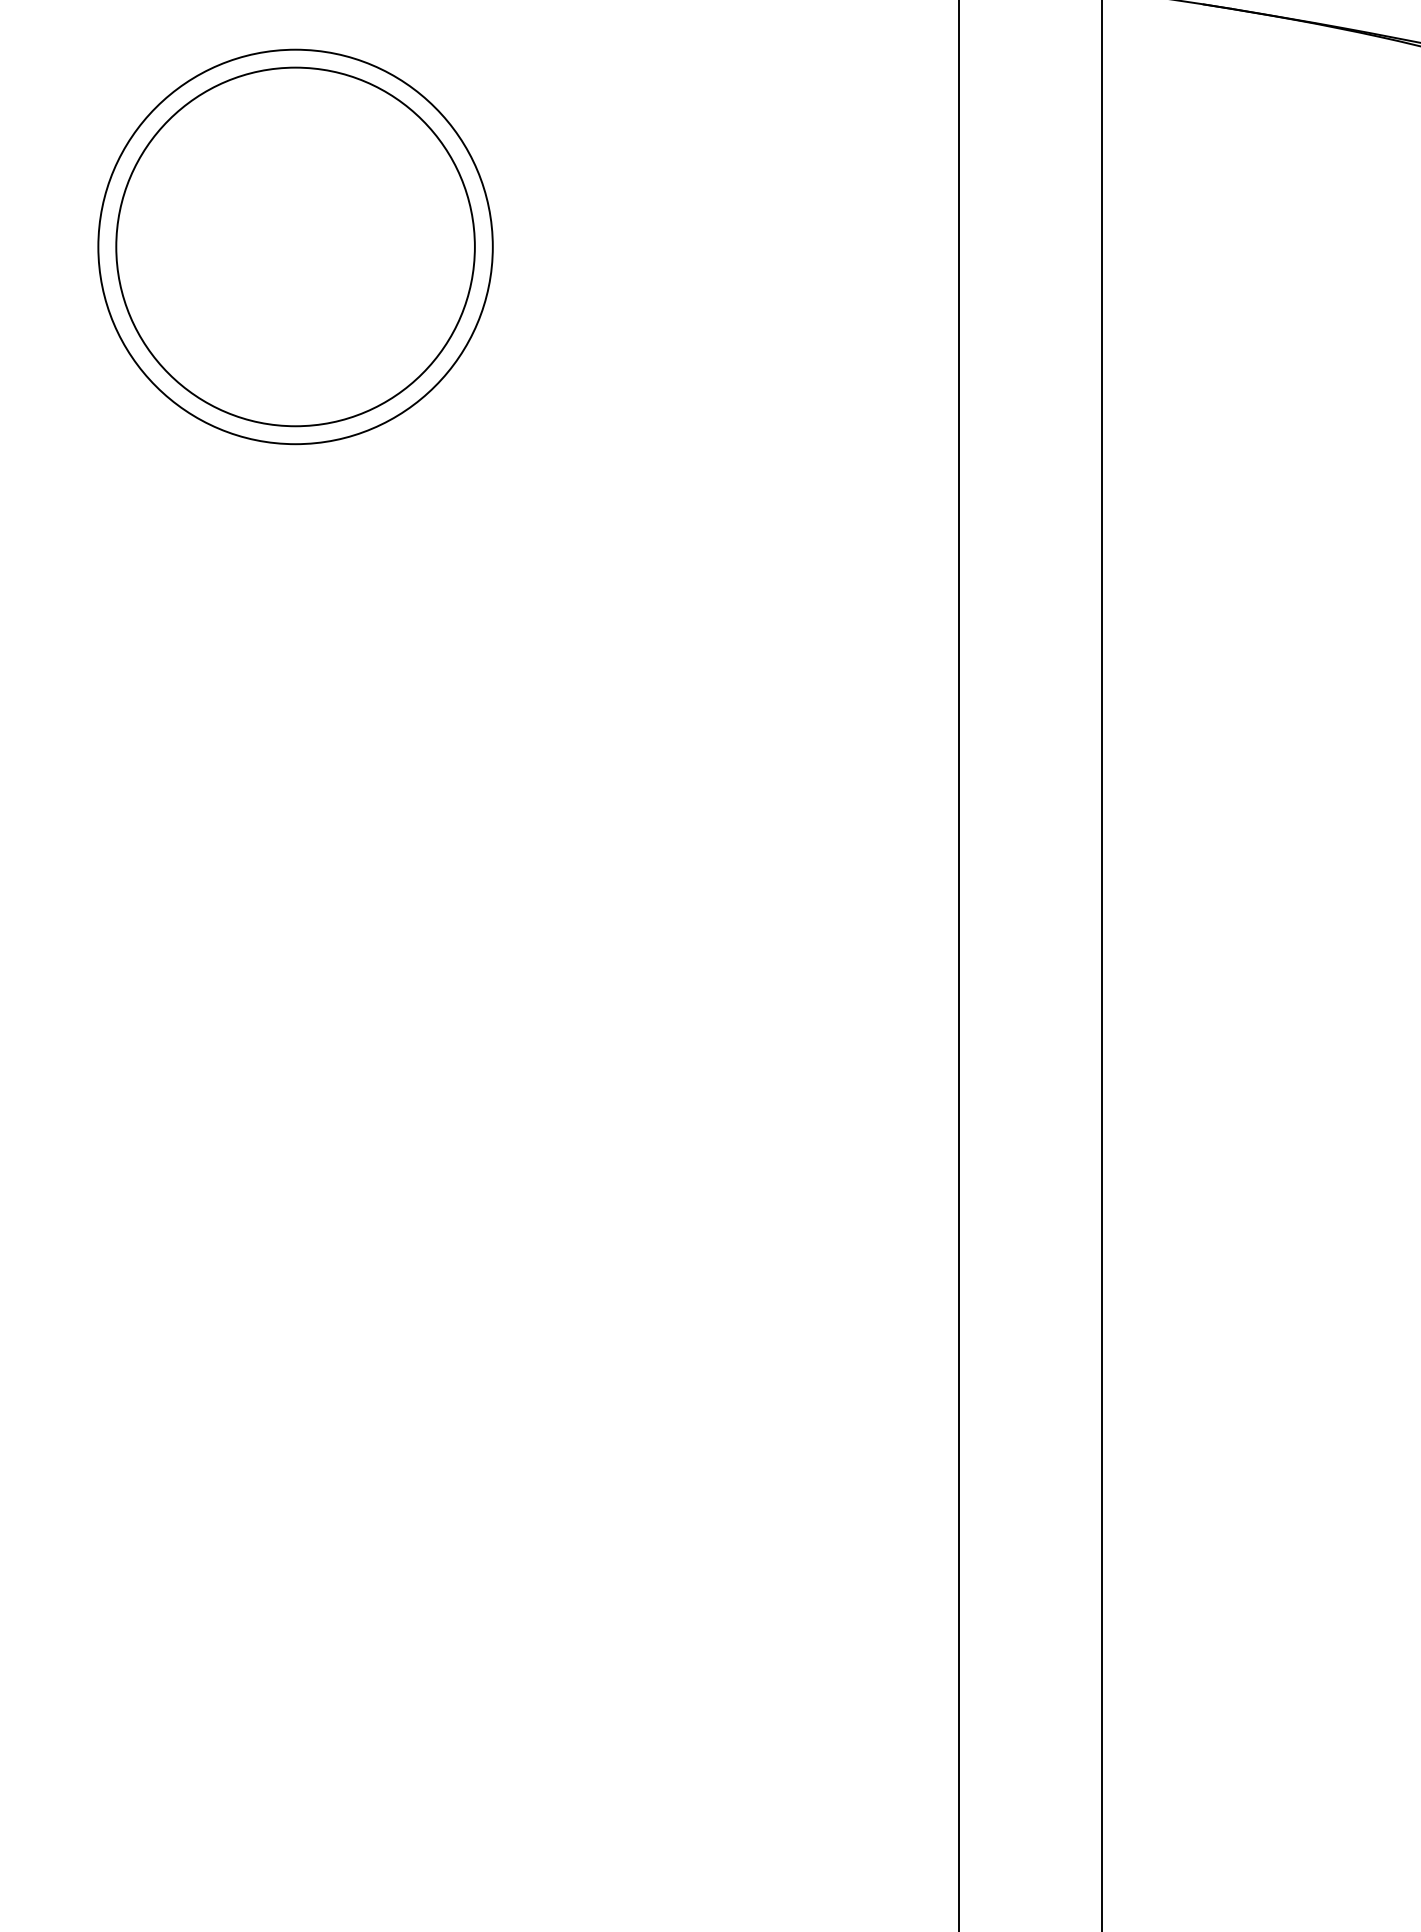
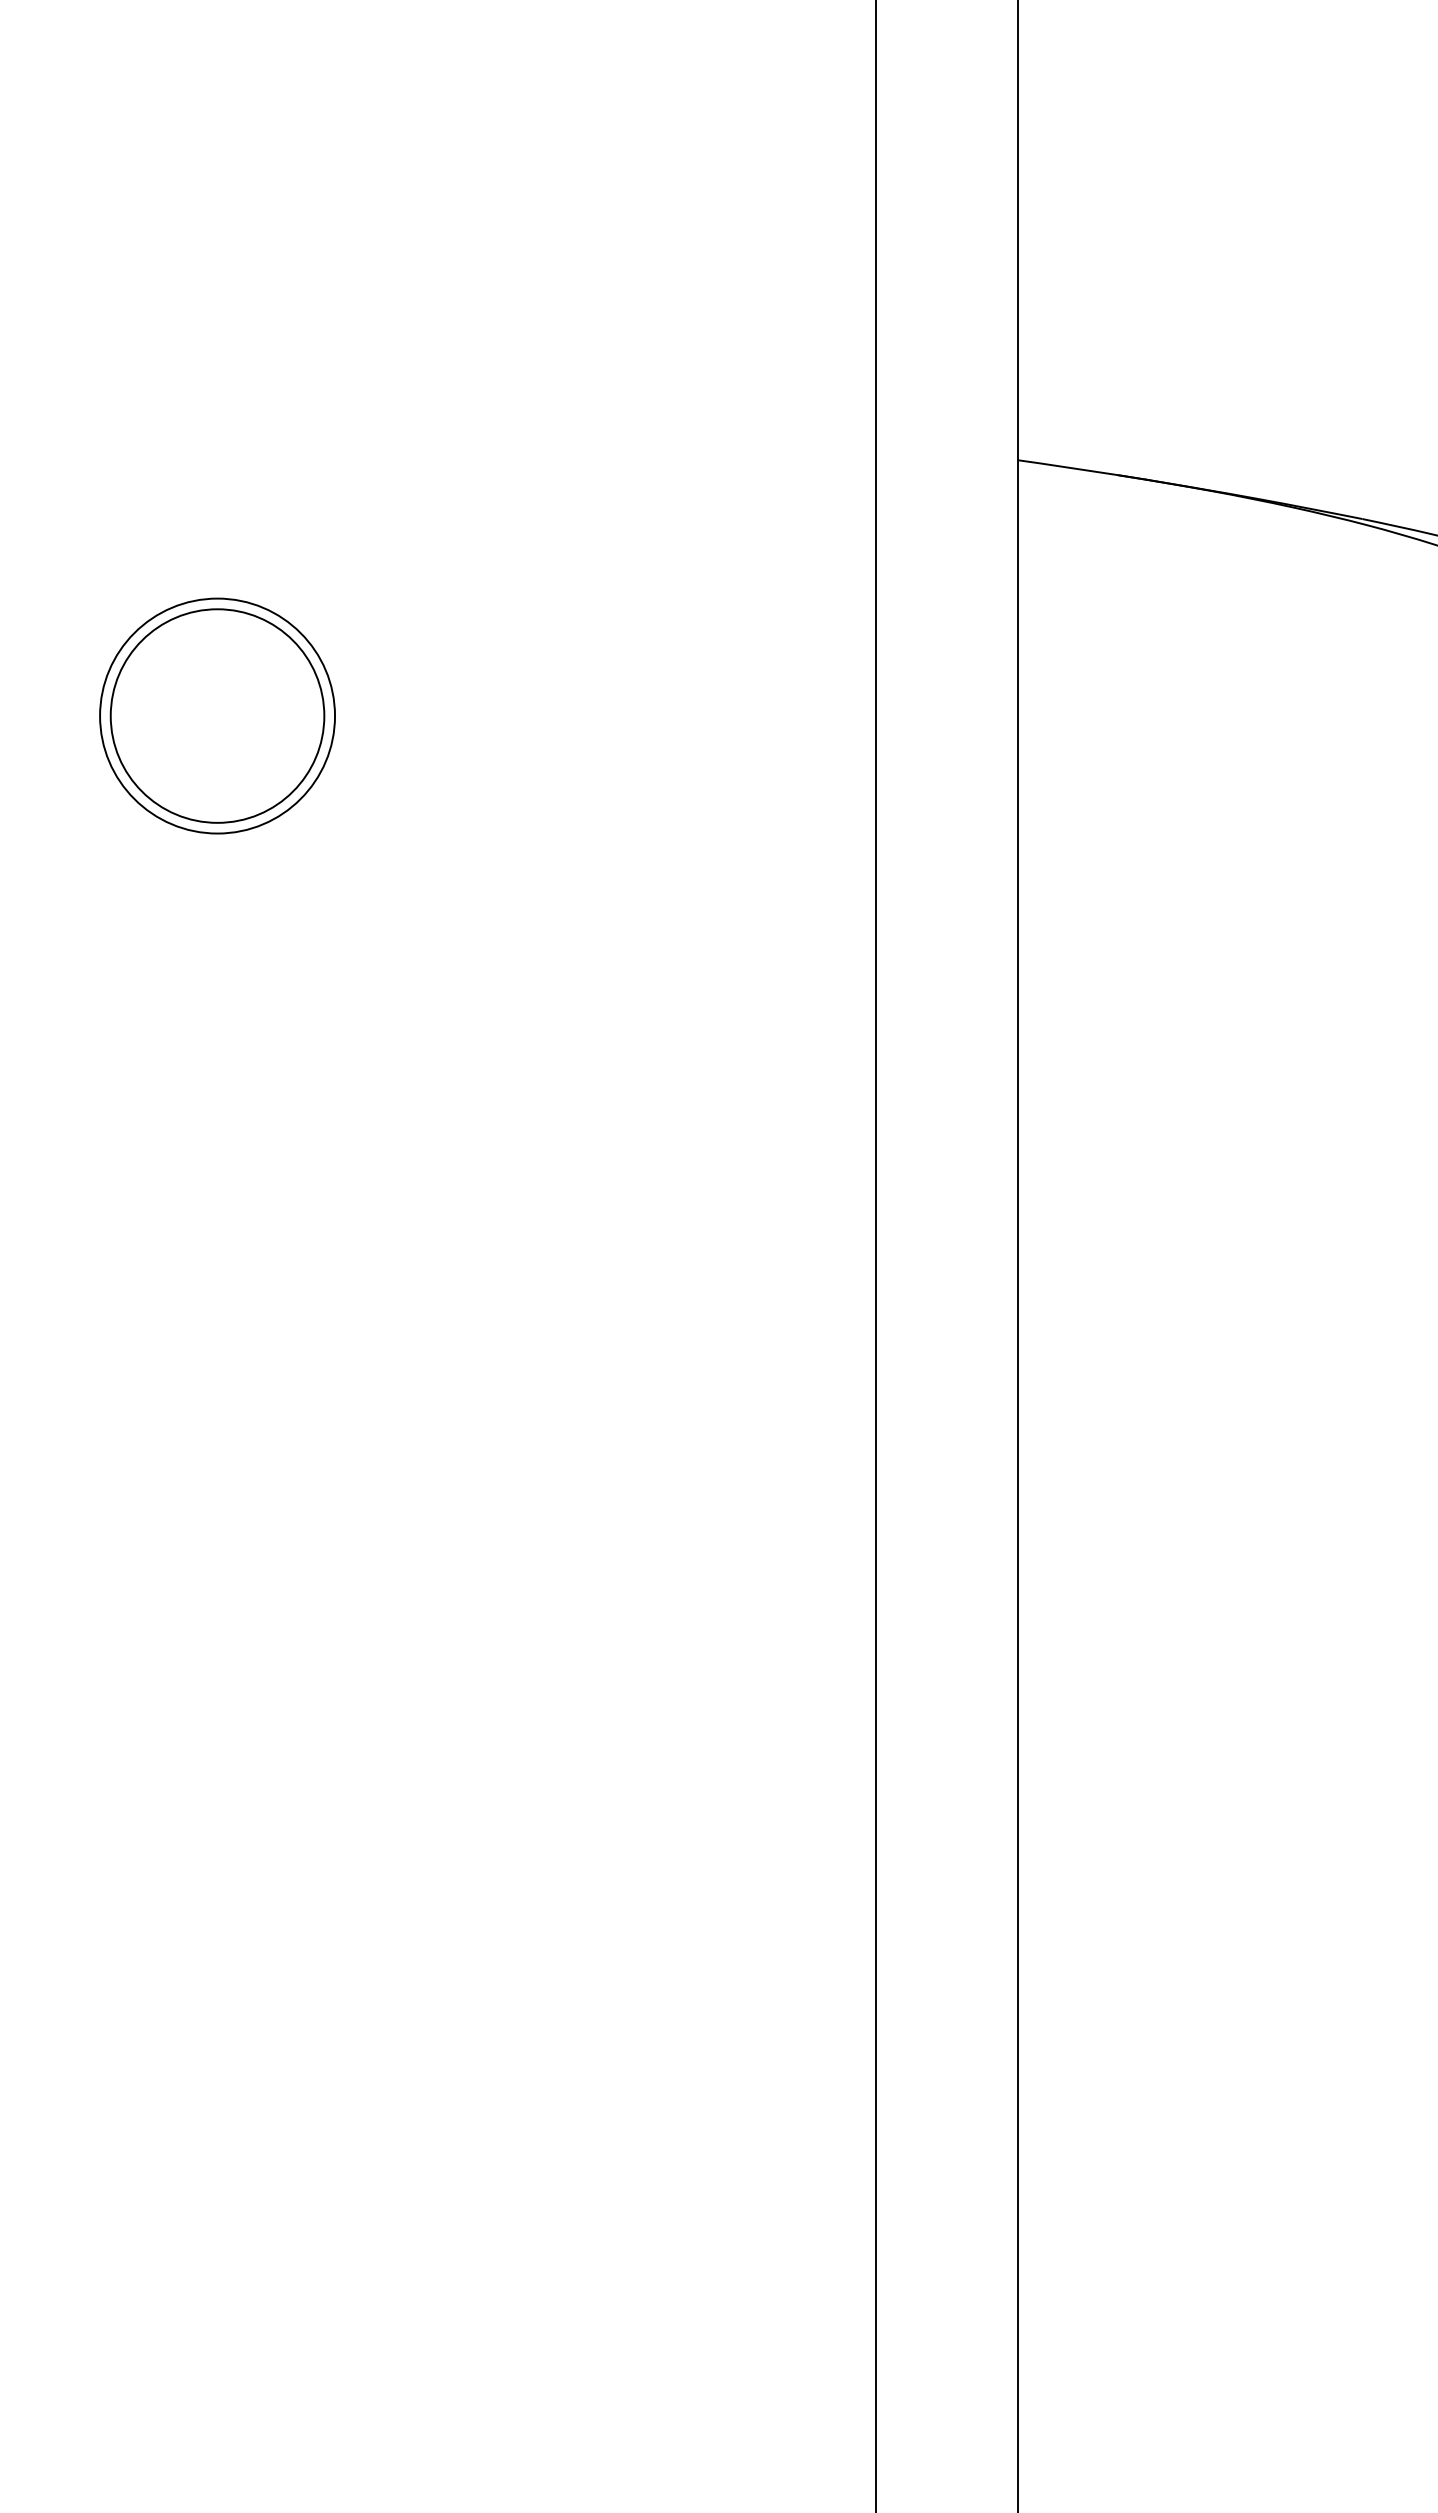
circle: (295, 246) -> (217, 715), size x0.6
circle: (295, 247) -> (217, 716), size x0.6

